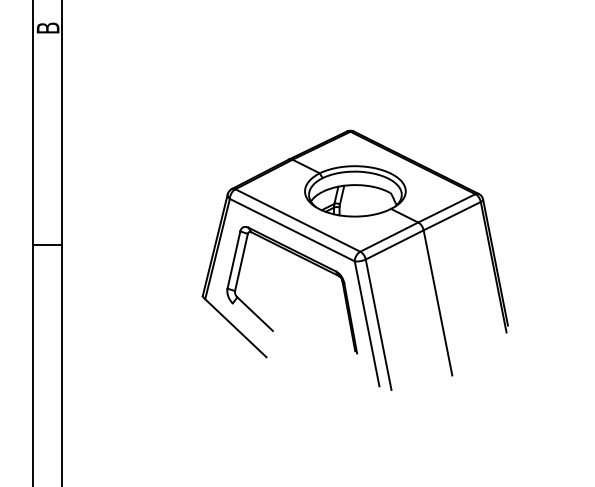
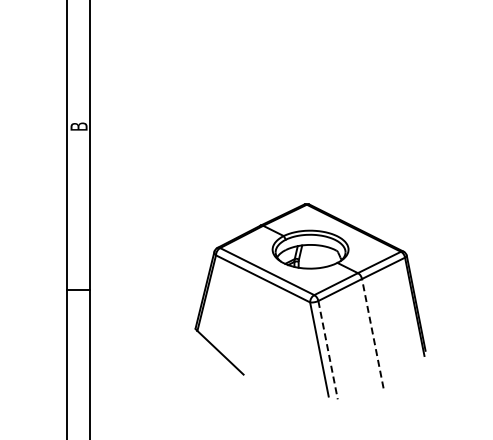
part: (306, 261) -> (273, 302), removed
line: (437, 302) -> (372, 333), solid -> dashed
line: (379, 325) -> (328, 350), solid -> dashed

